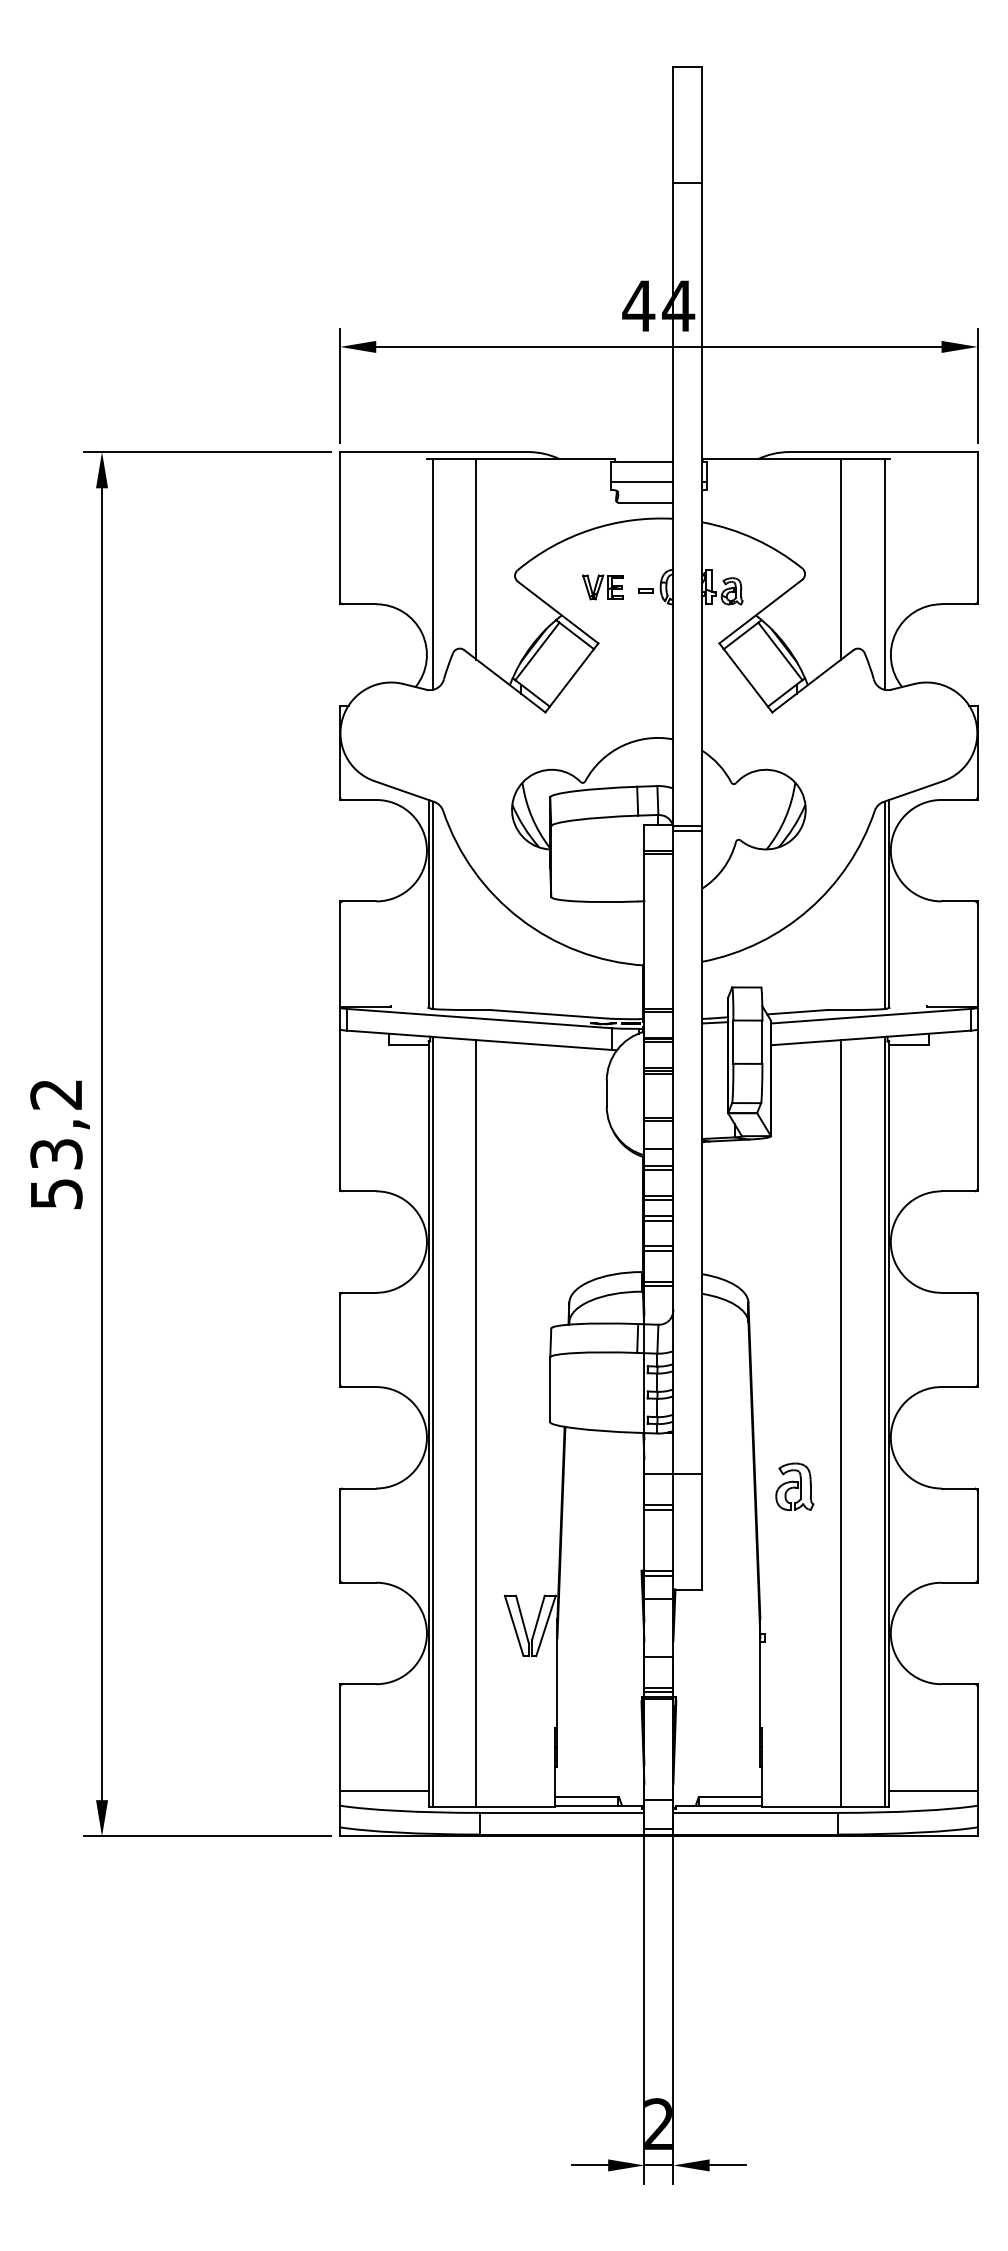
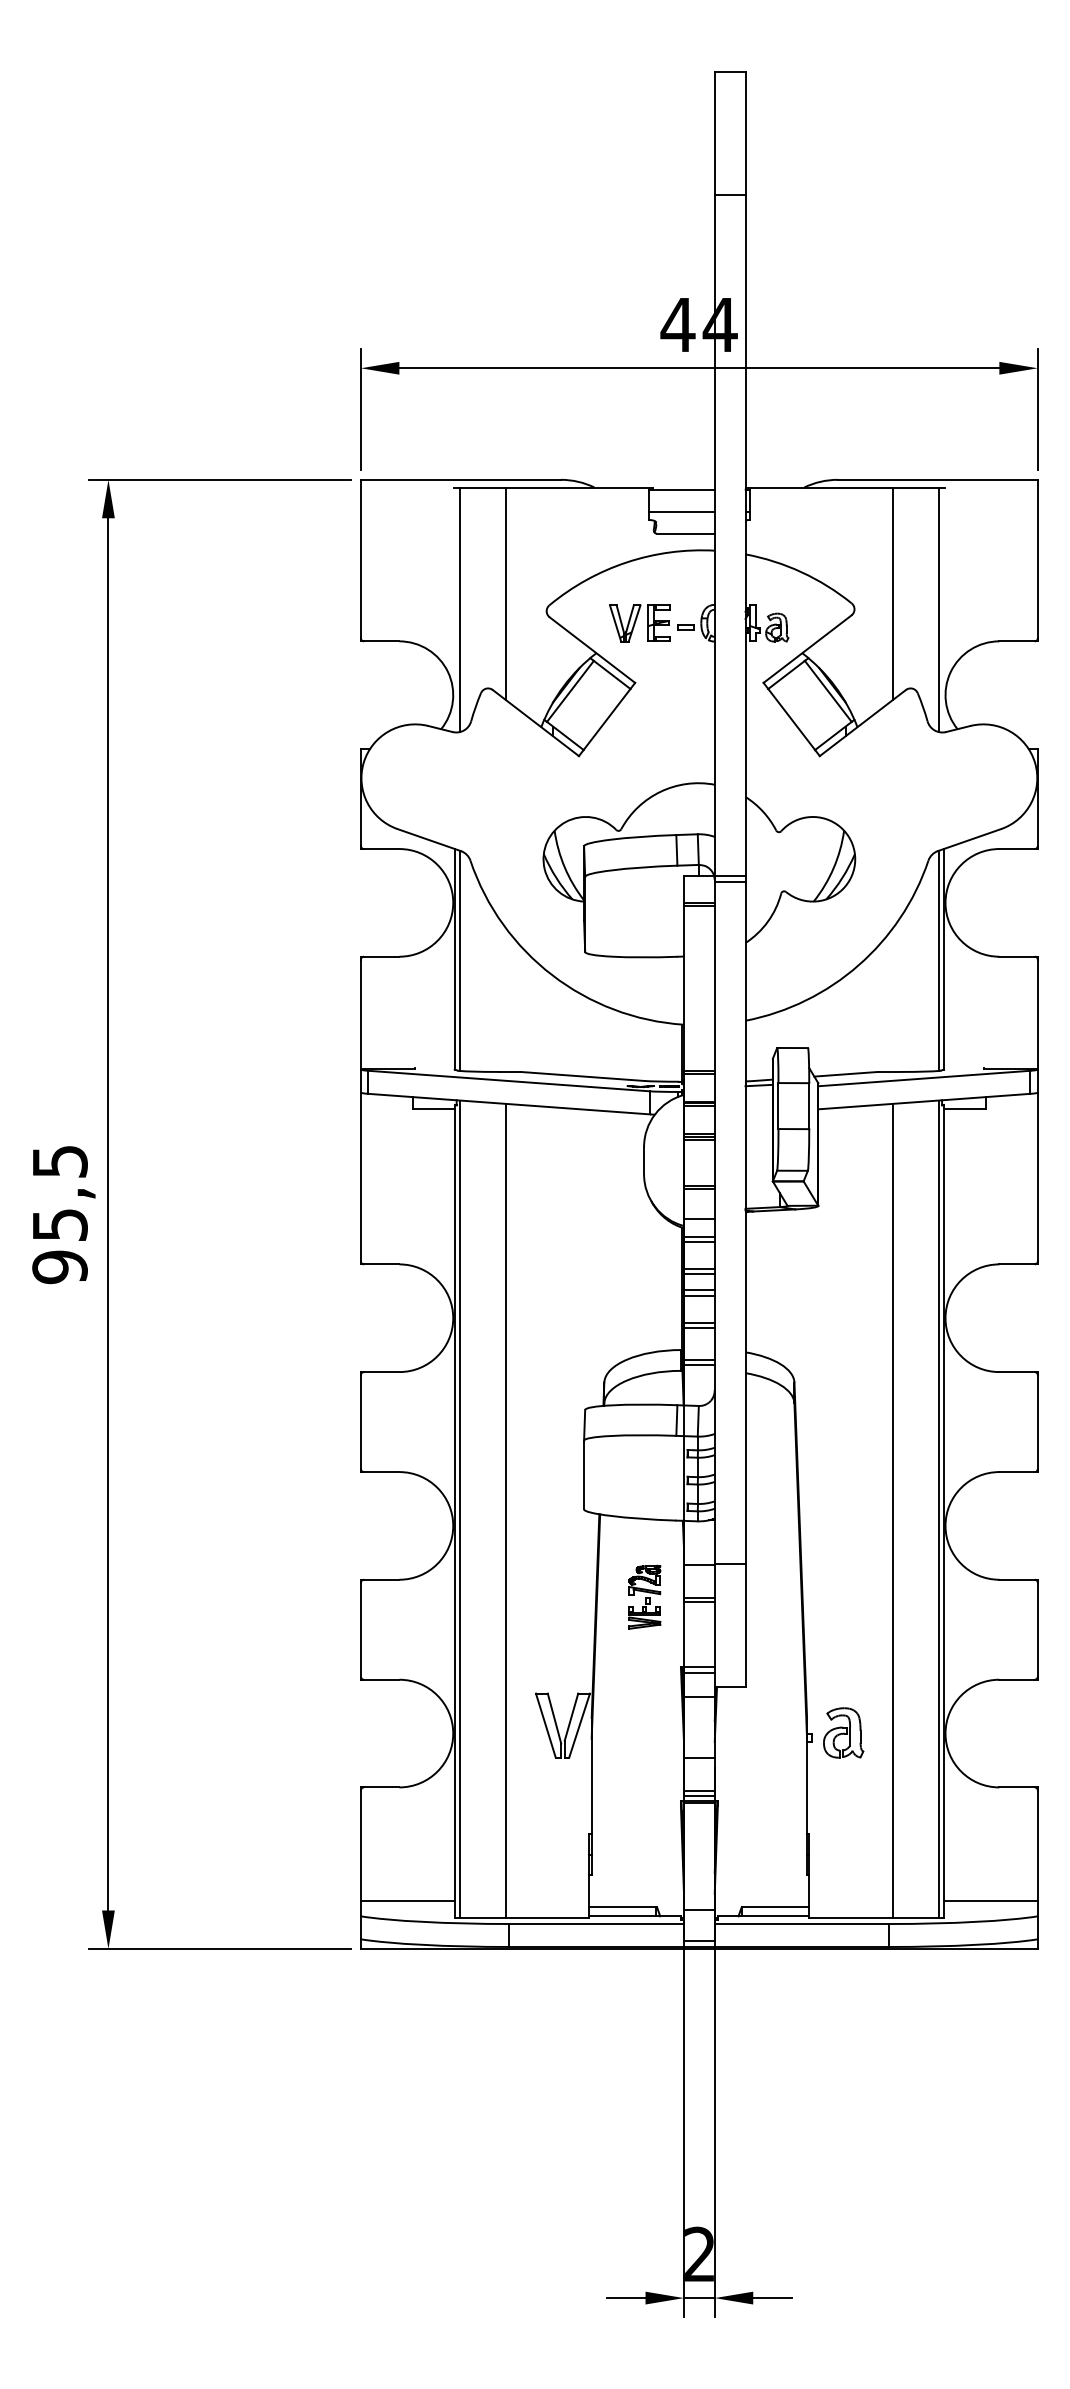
part: (602, 587) -> (639, 623), size x1.43
text: (55, 1145) -> (59, 1215), 53,2 -> 95,5
part: (794, 1486) -> (843, 1732), moved
part: (607, 1504) -> (644, 1596), added

